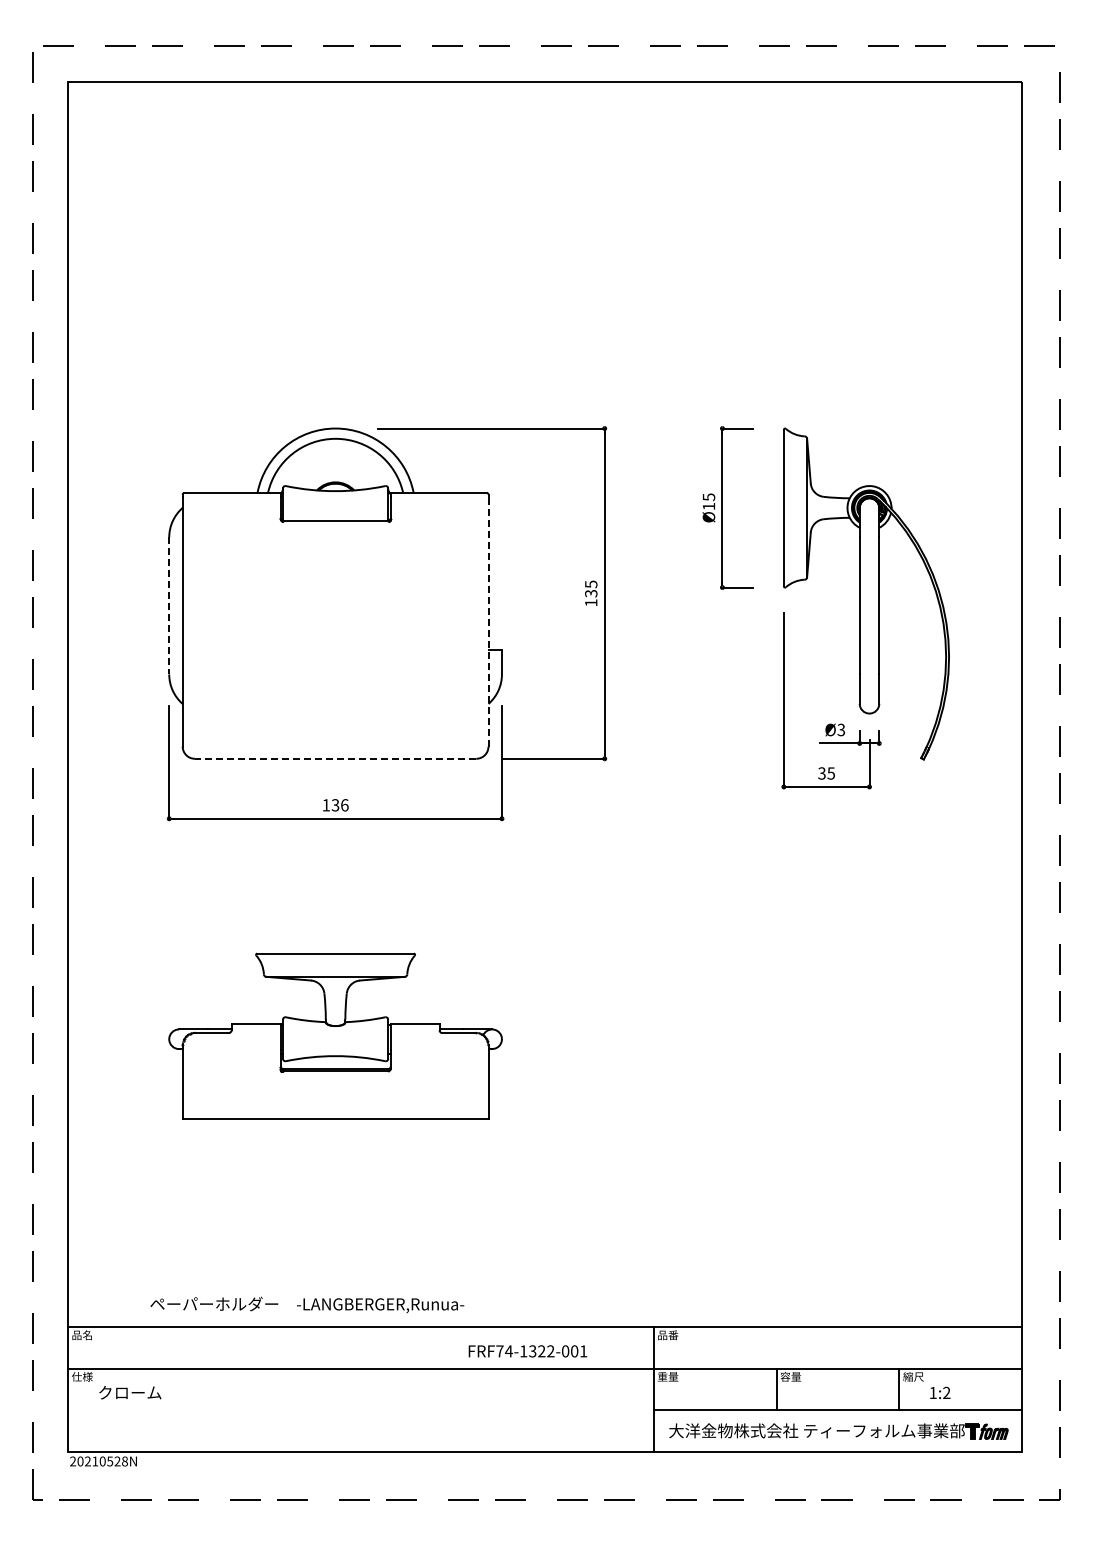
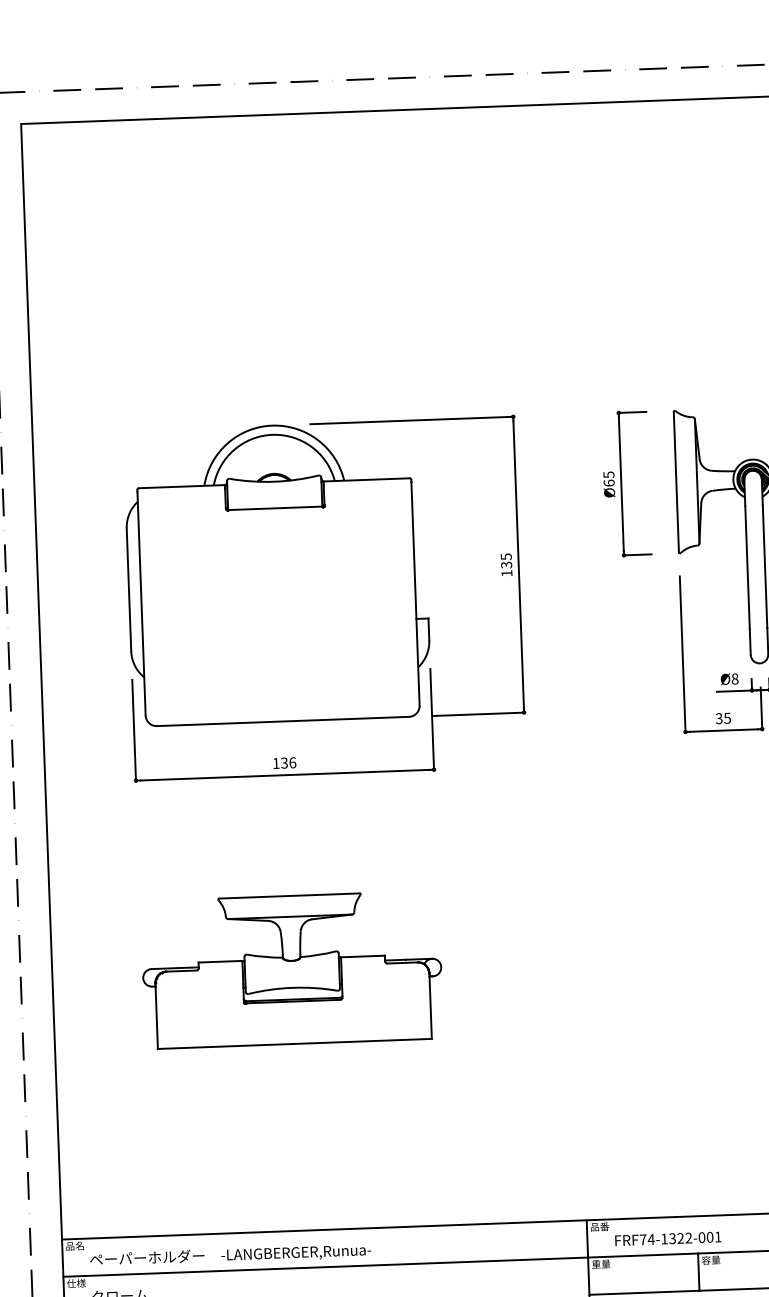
text: (708, 506) -> (608, 483), Ø15 -> Ø65
line: (169, 605) -> (129, 589), dashed -> solid
line: (488, 621) -> (415, 593), dashed -> solid
text: (841, 729) -> (735, 678), Ø3 -> Ø8
line: (335, 758) -> (282, 721), dashed -> solid
text: (307, 1304) -> (230, 1255), moved
text: (527, 1351) -> (667, 1239), moved

